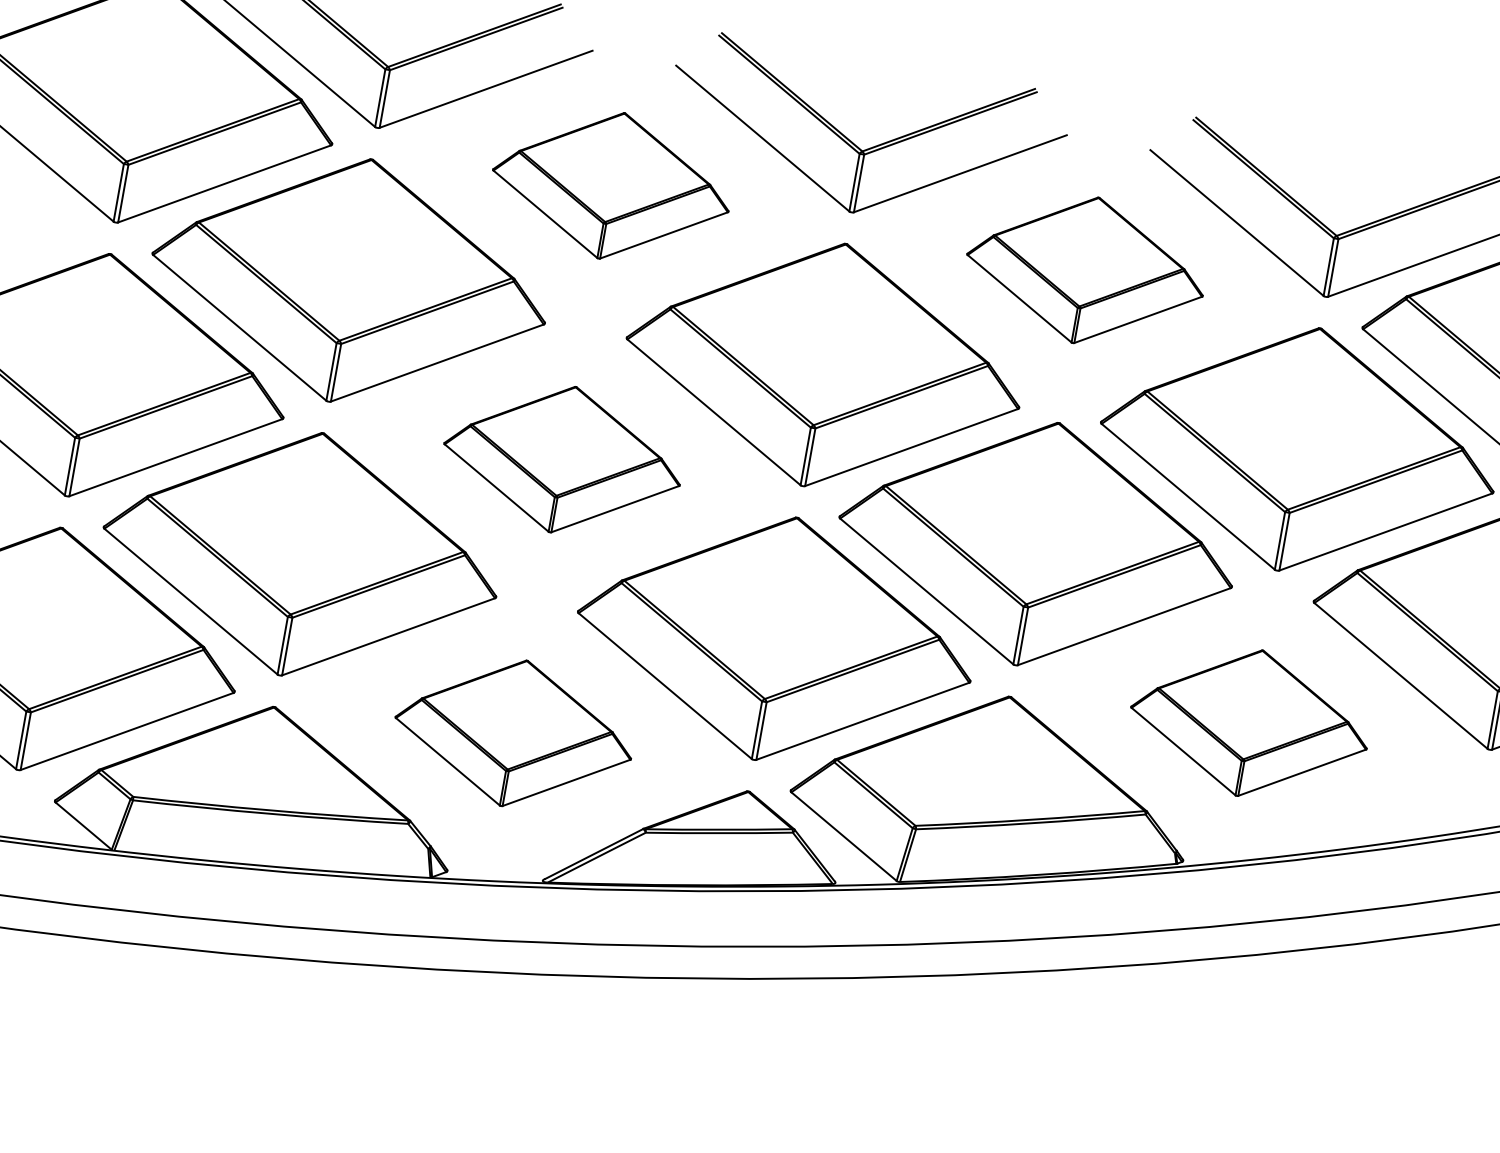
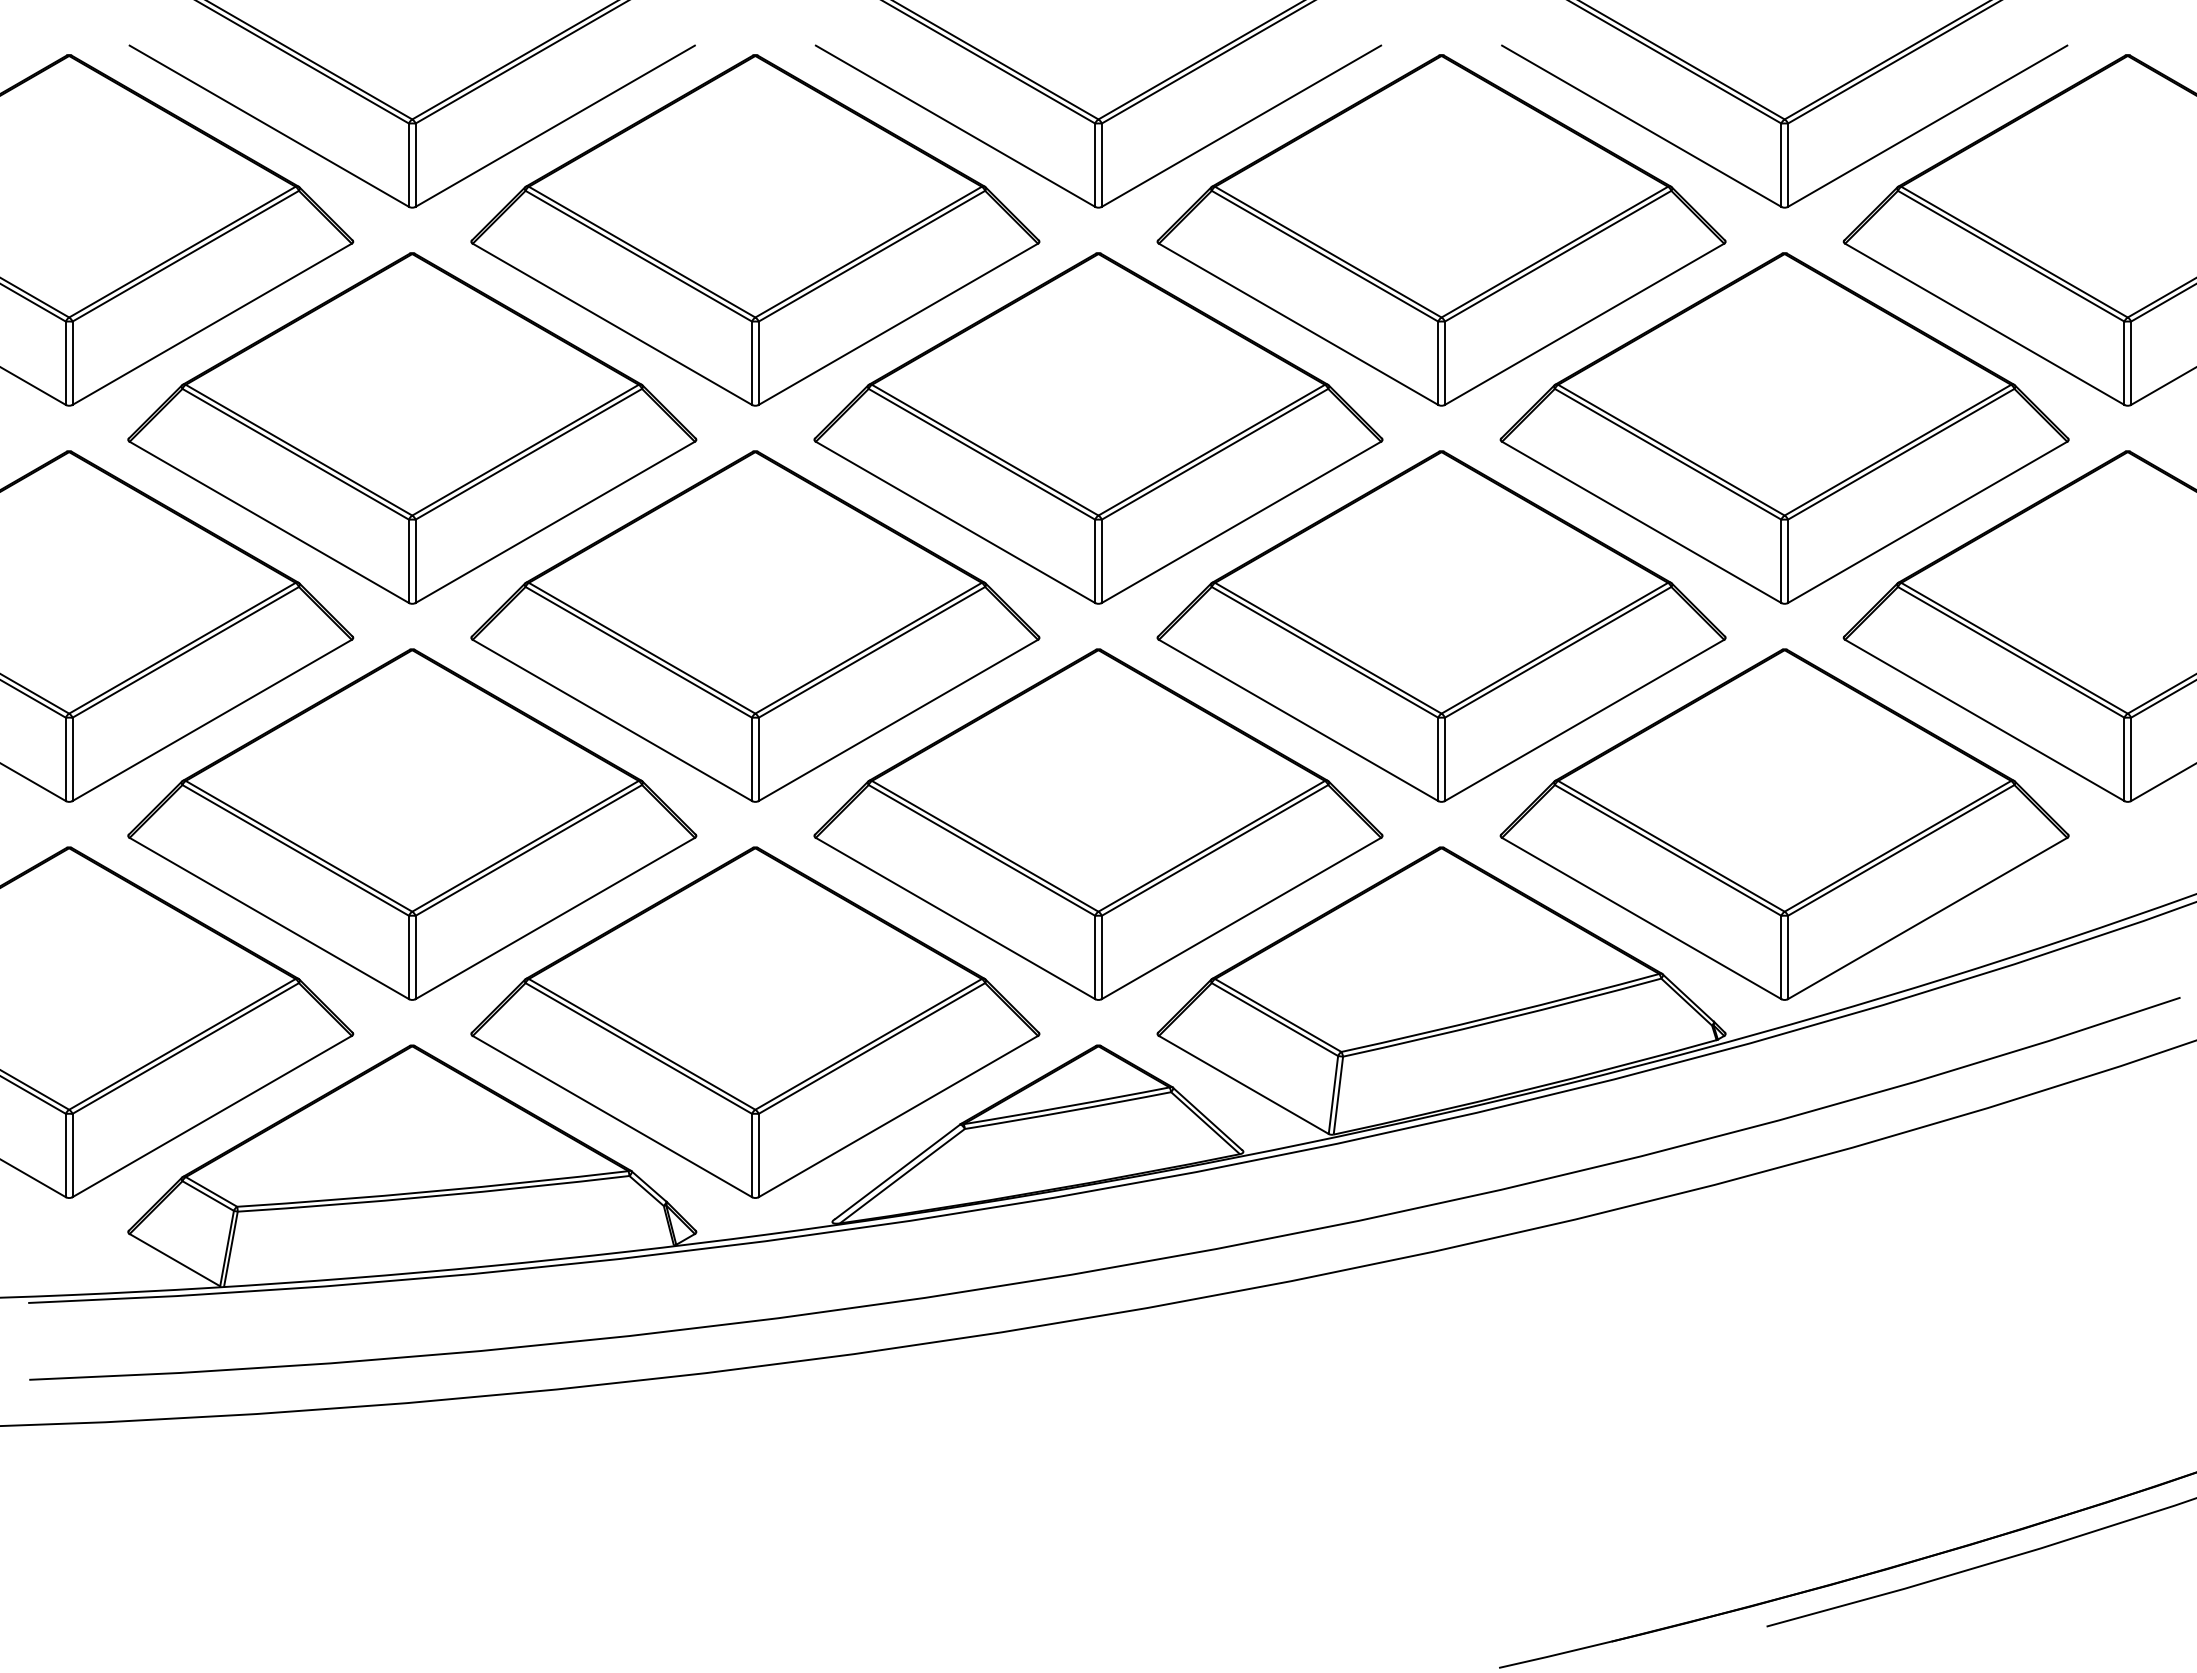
part: (611, 185) -> (755, 230), size x1.67
part: (1085, 270) -> (1441, 230), size x1.67
part: (562, 459) -> (755, 626), size x1.67
part: (1249, 723) -> (1784, 824), size x1.67
part: (514, 733) -> (755, 1022), size x1.67

